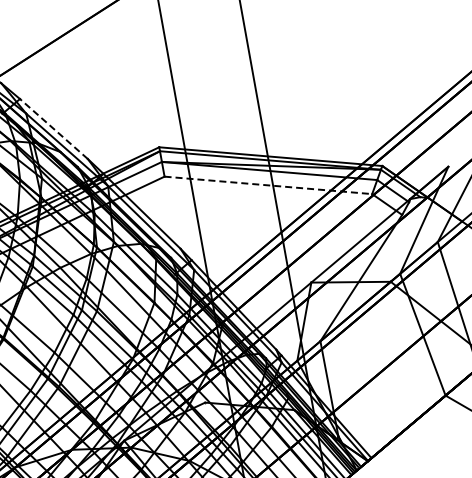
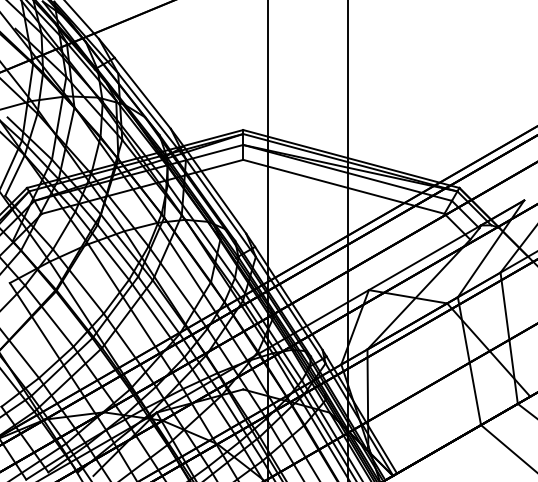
line: (53, 129) -> (142, 93), dashed -> solid
line: (268, 184) -> (344, 186), dashed -> solid

